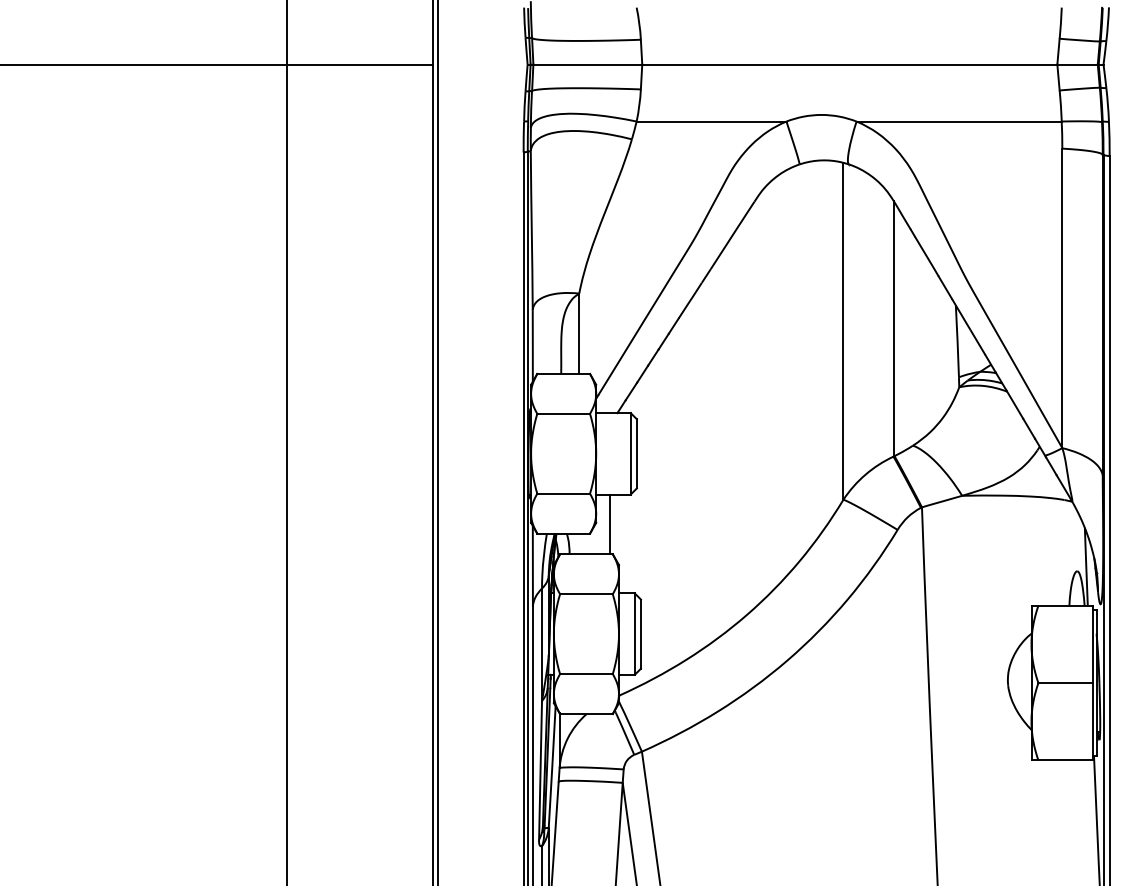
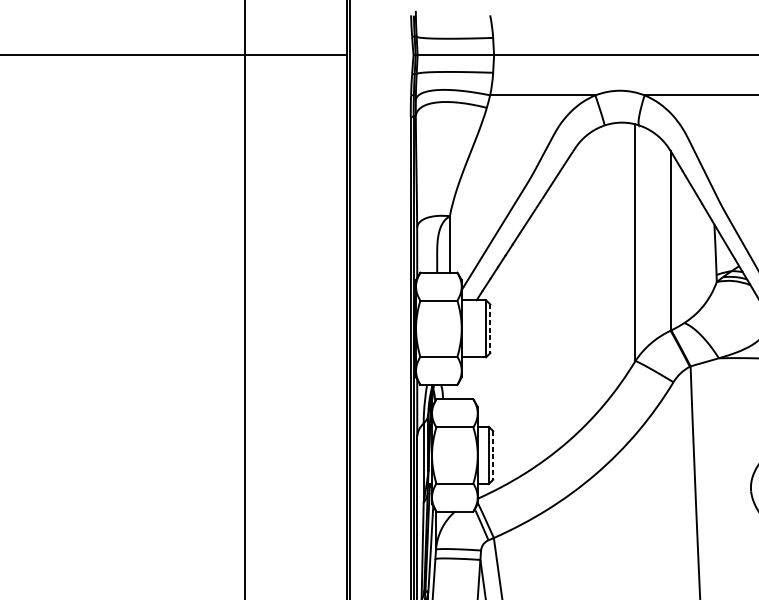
line: (636, 453) -> (490, 328), solid -> dashed
line: (609, 524) -> (471, 378), removed
line: (640, 634) -> (492, 455), solid -> dashed

